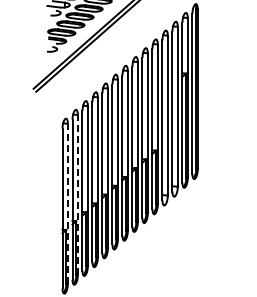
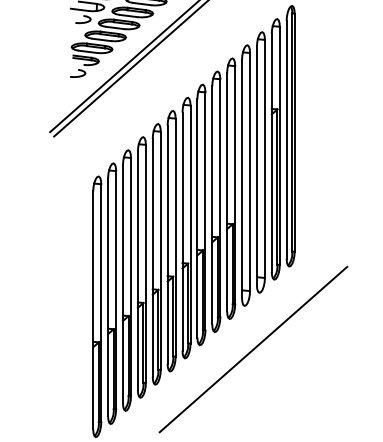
line: (77, 194) -> (115, 289), dashed -> solid
line: (67, 203) -> (100, 302), dashed -> solid
line: (170, 234) -> (254, 349), added

